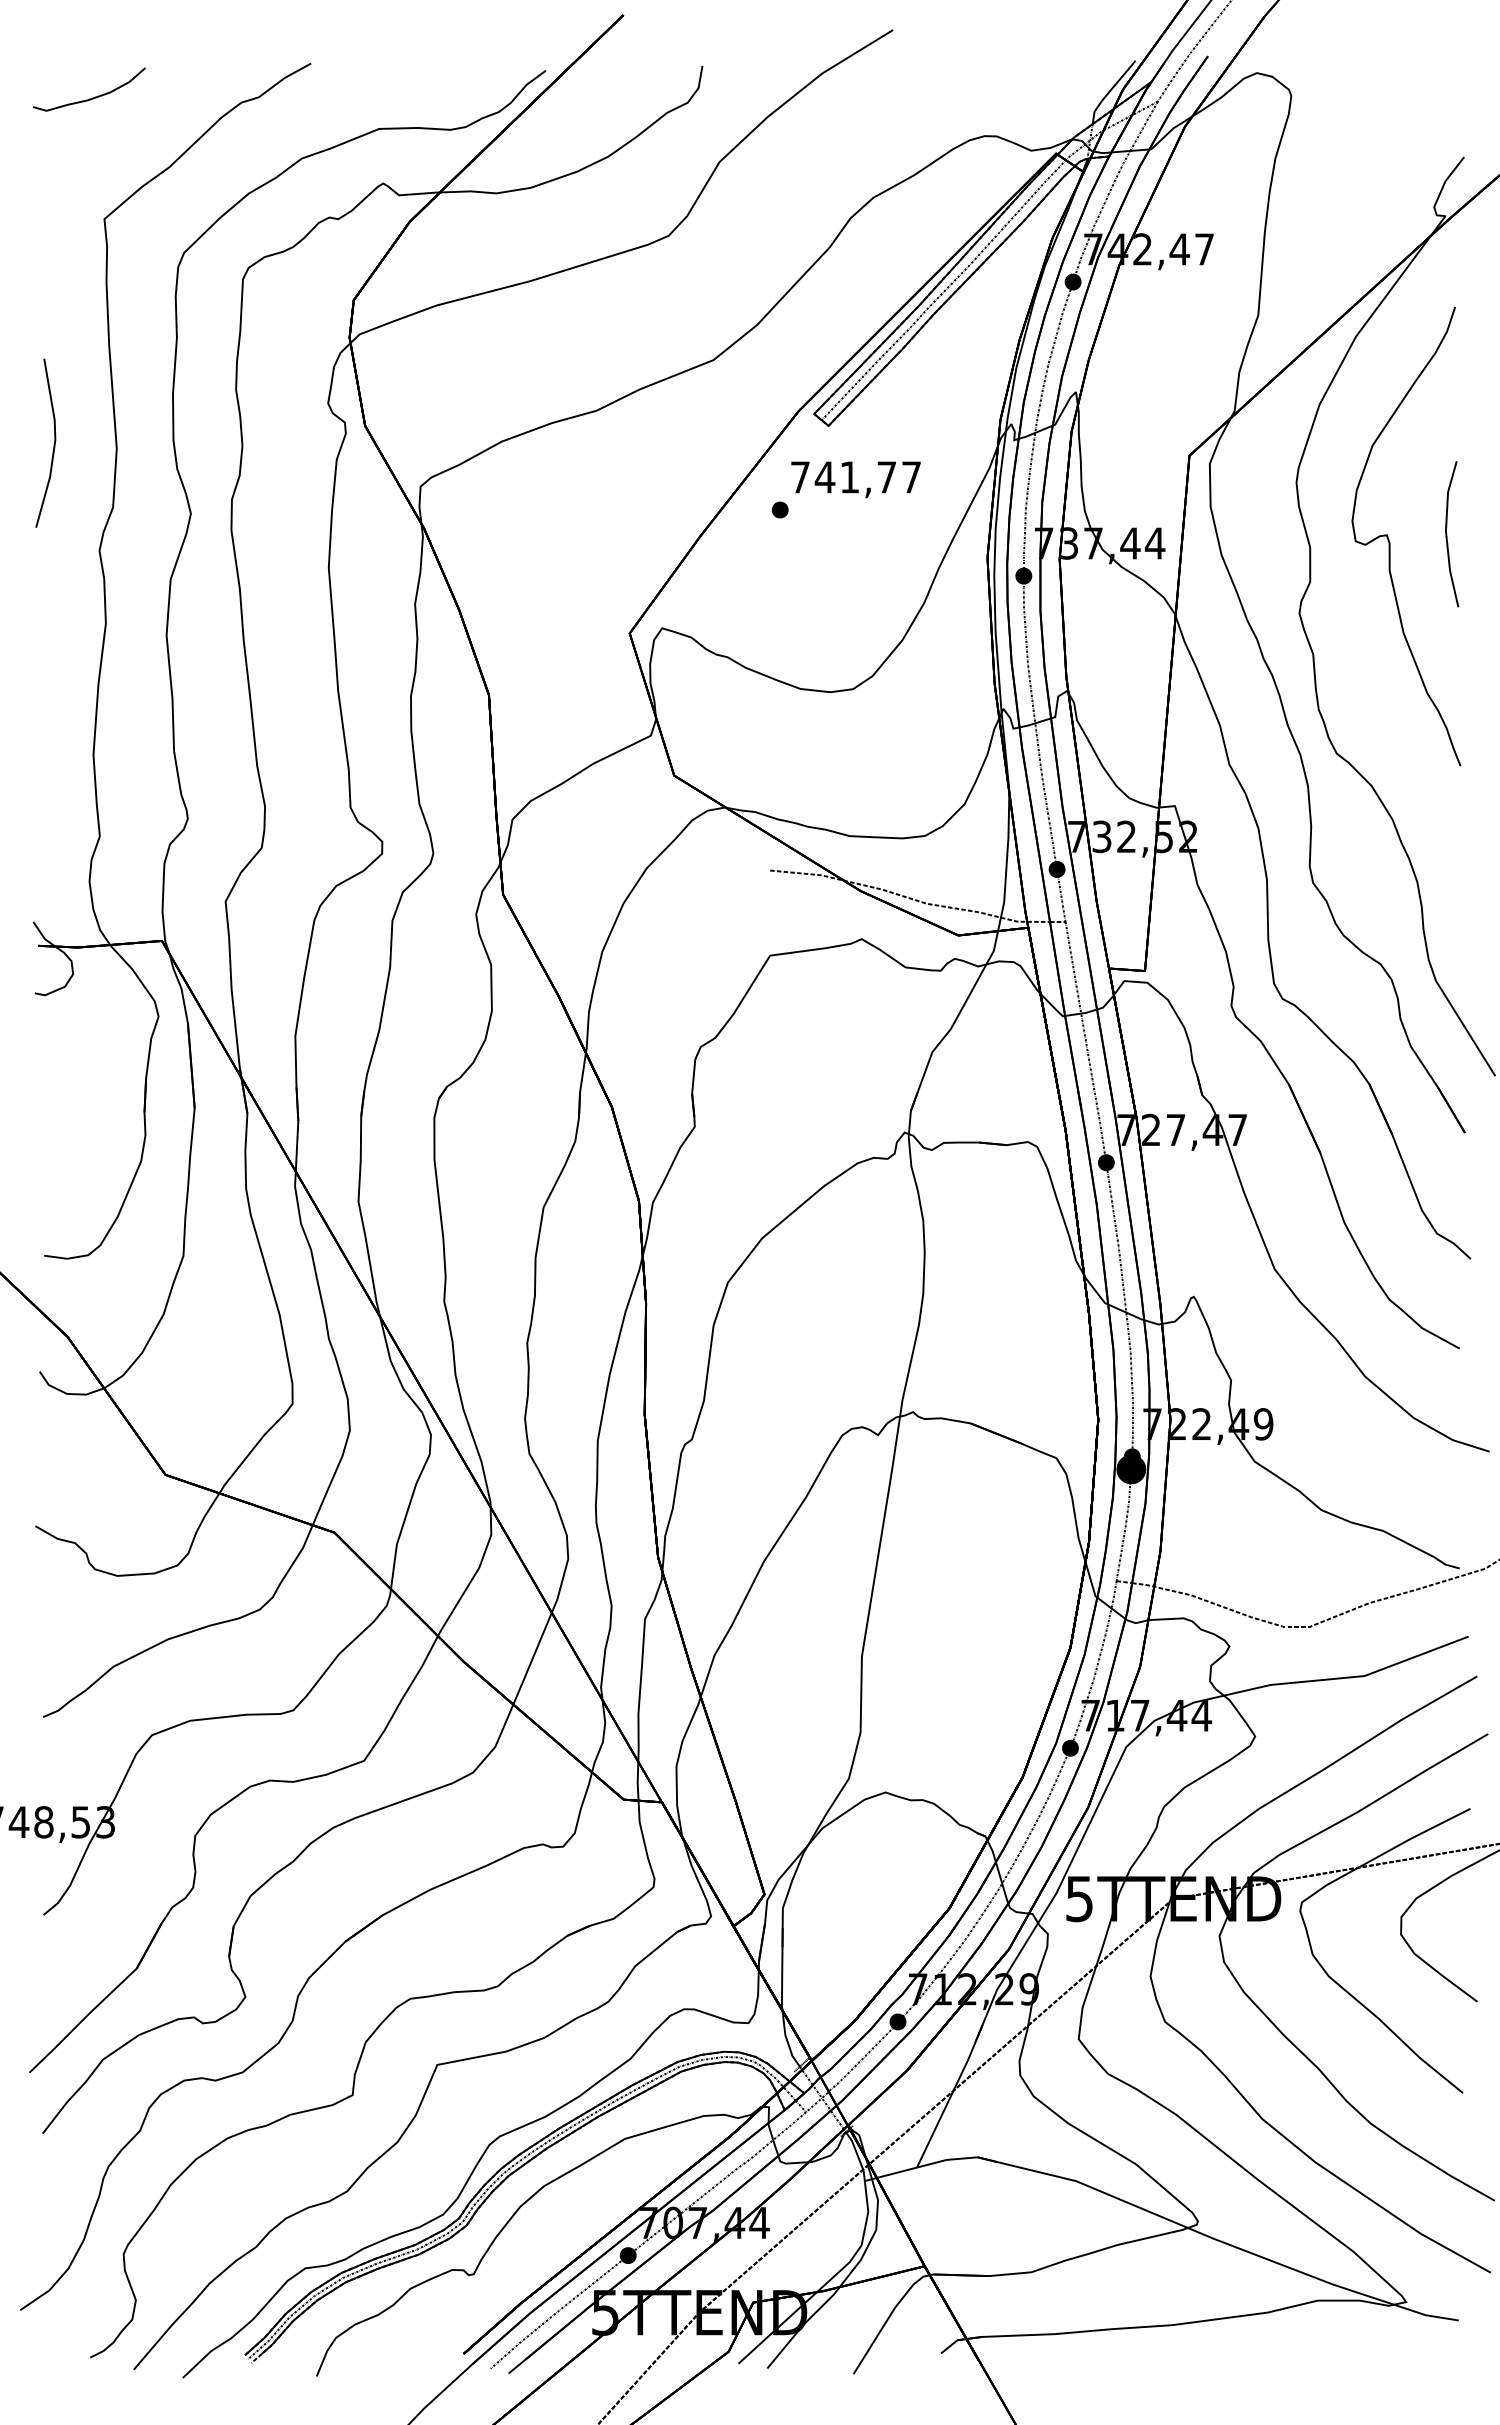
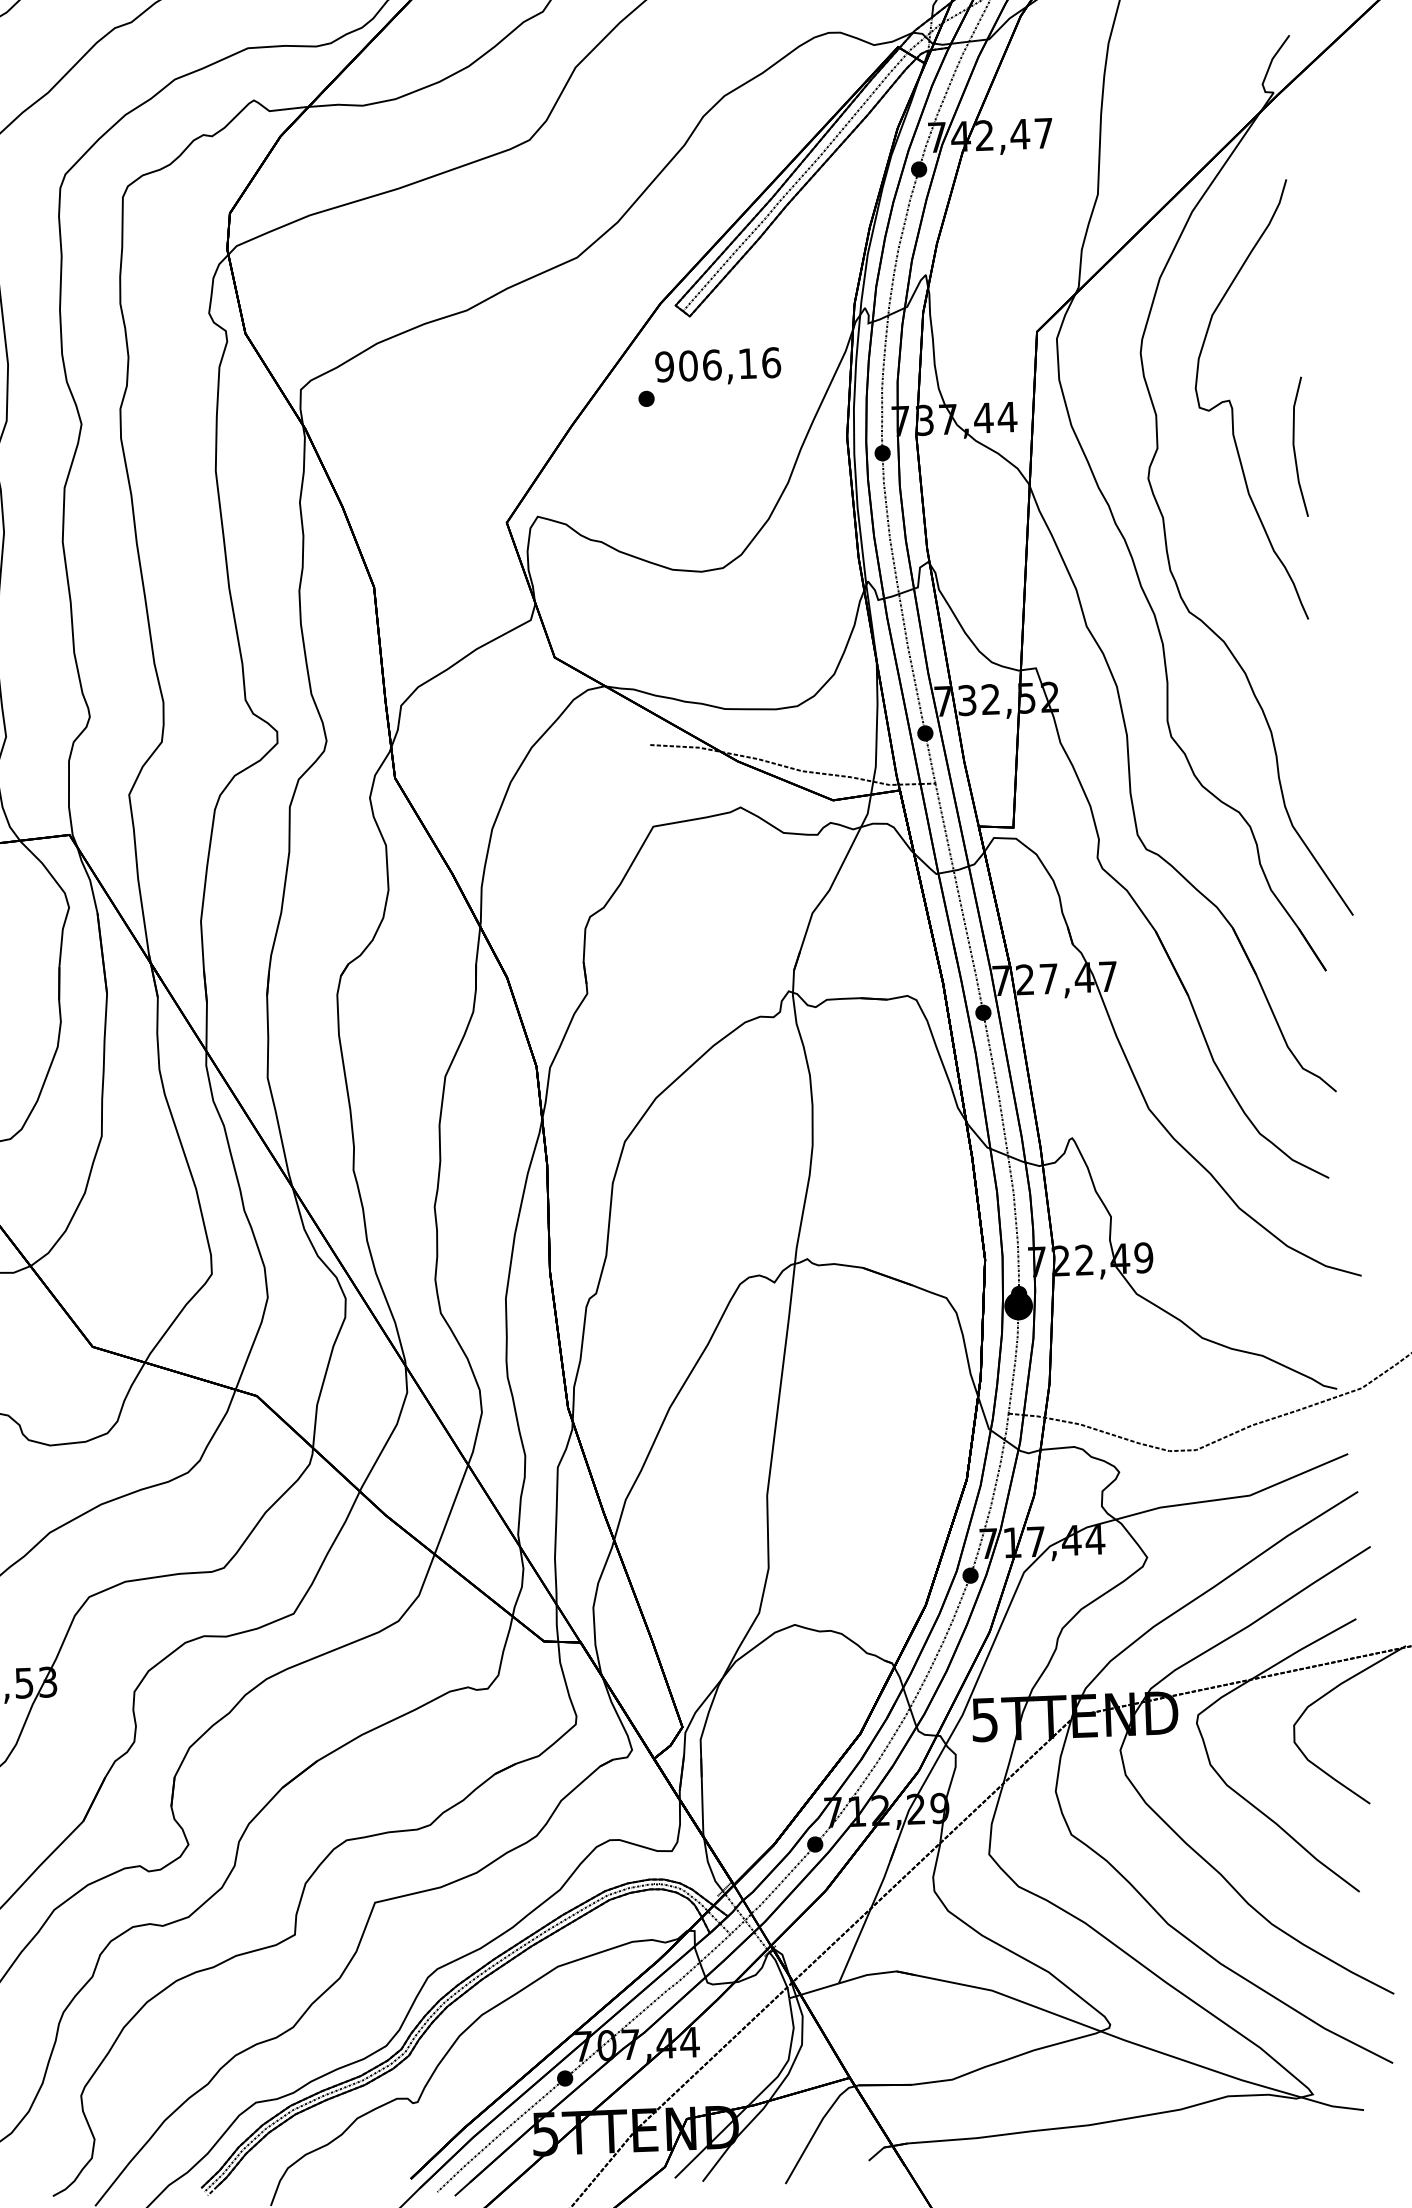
text: (855, 477) -> (717, 364), 741,77 -> 906,16
part: (1452, 534) -> (1299, 447), moved

